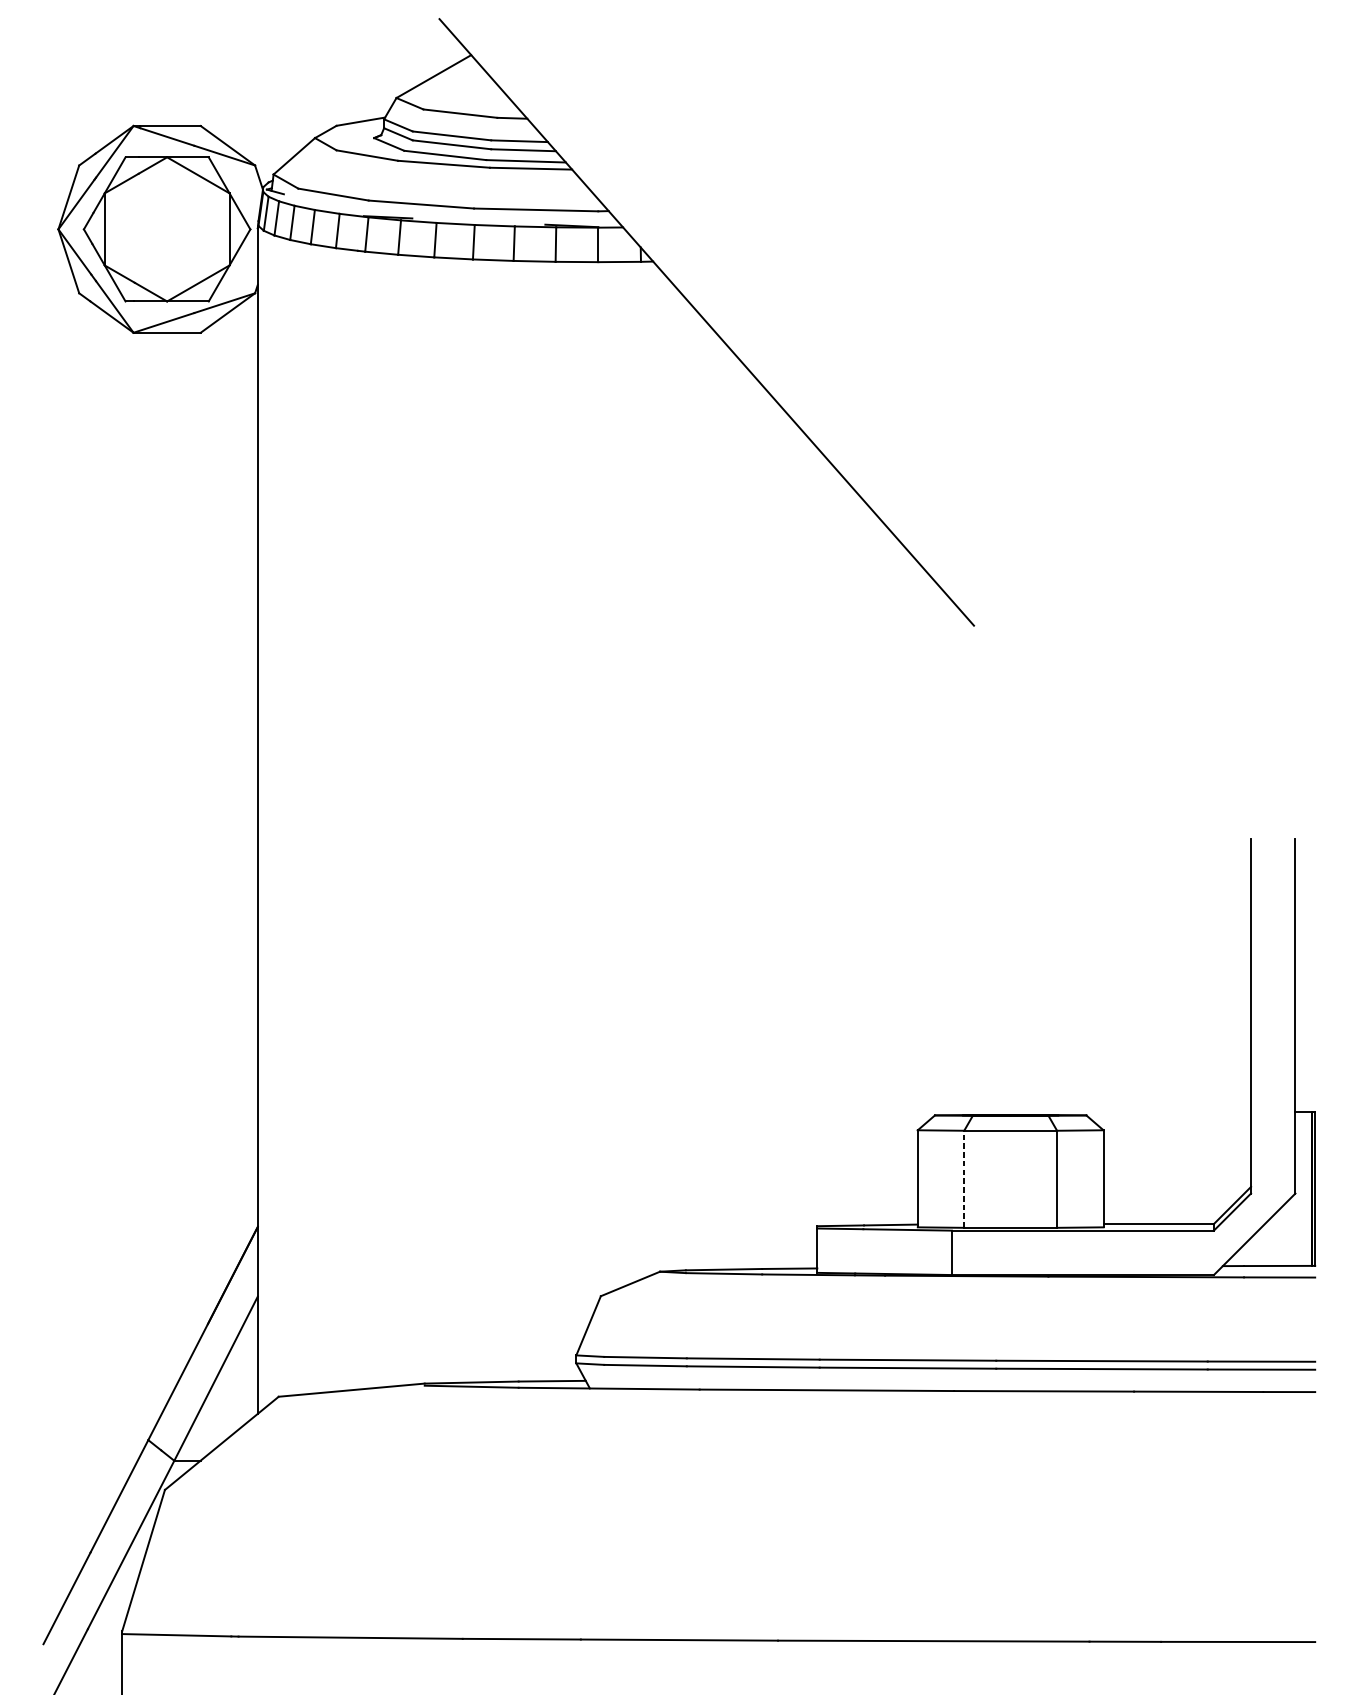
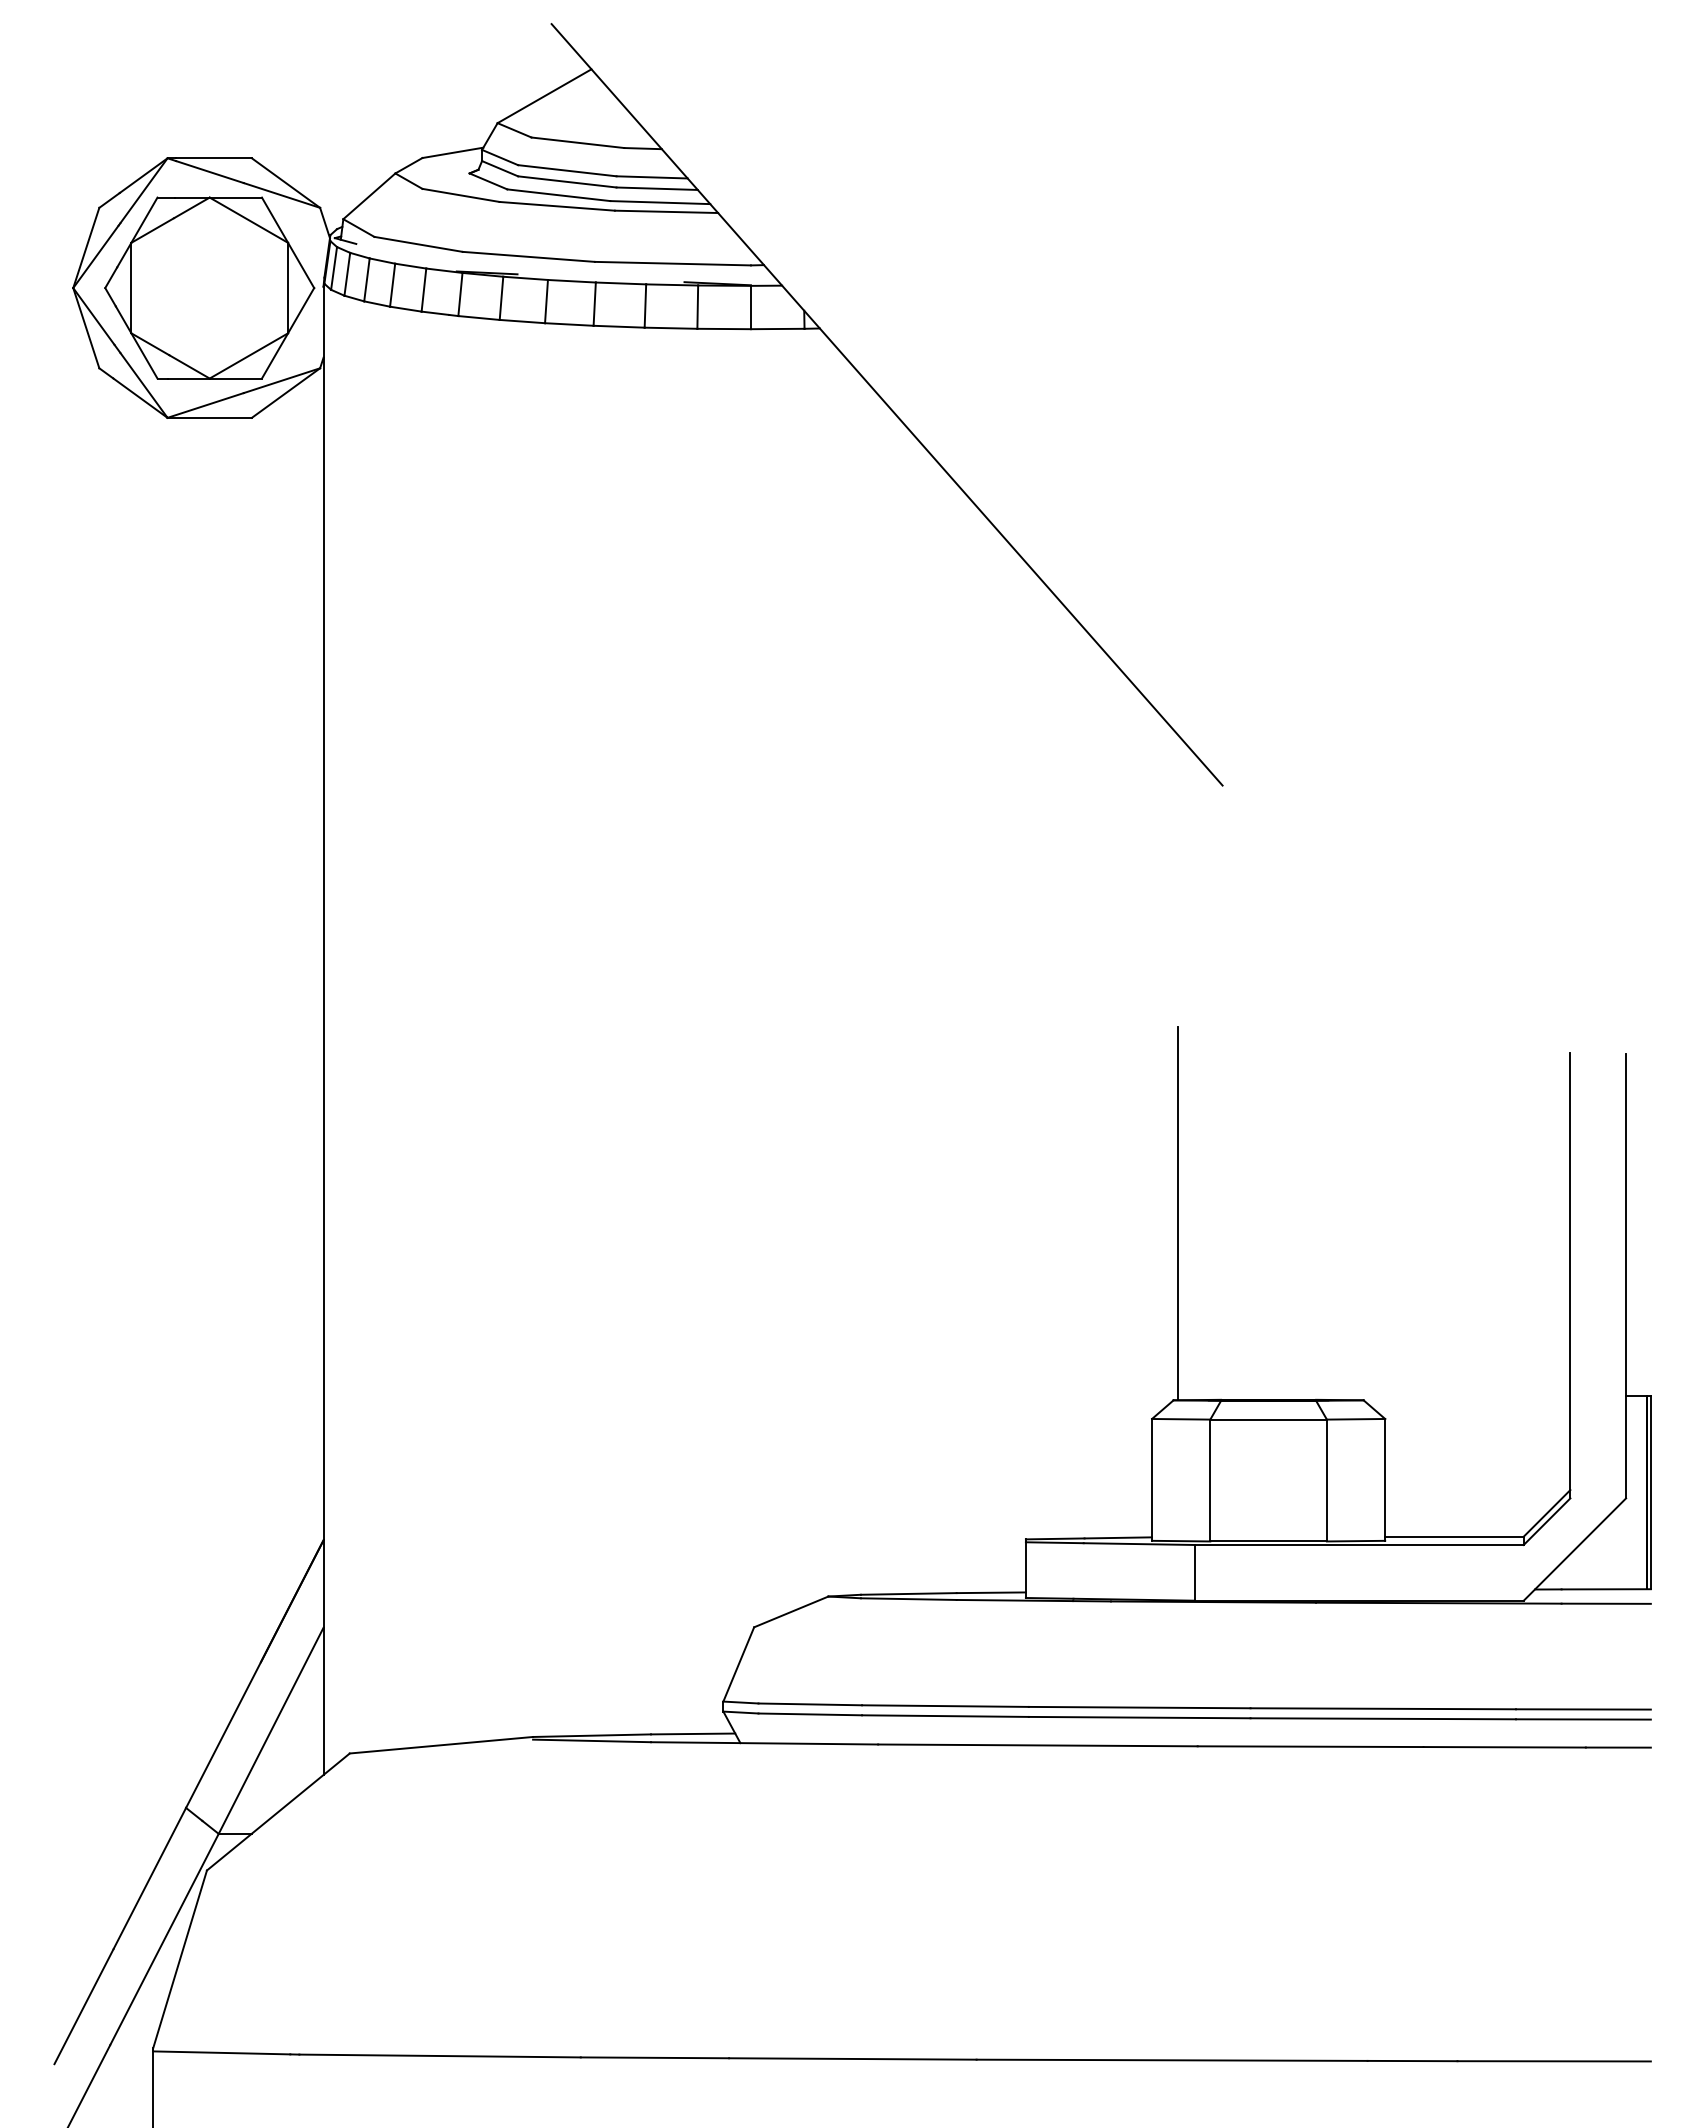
line: (938, 966) -> (1178, 1213), added
line: (964, 1179) -> (1210, 1480), dashed -> solid

